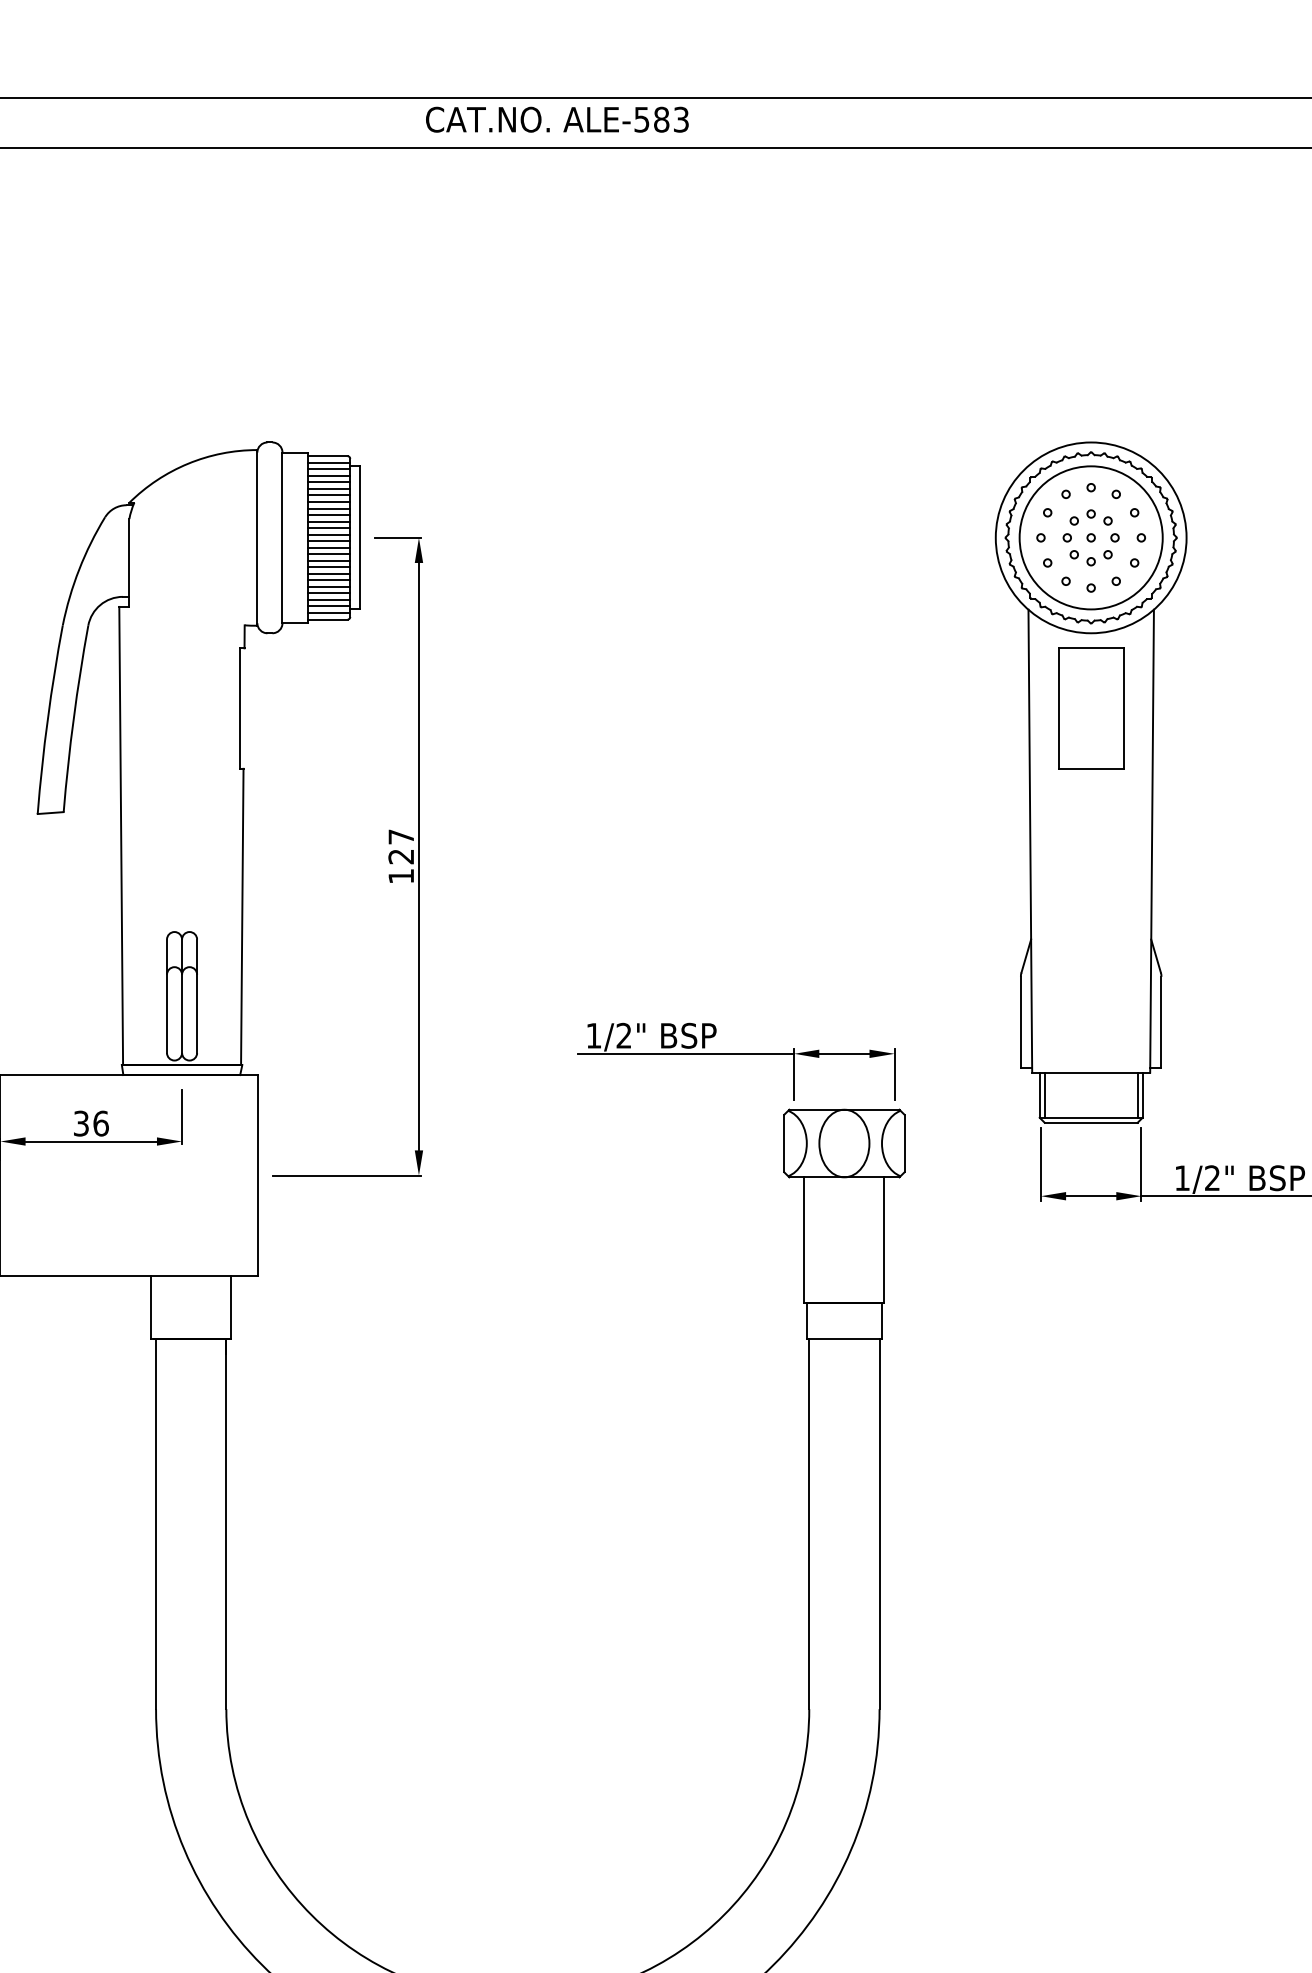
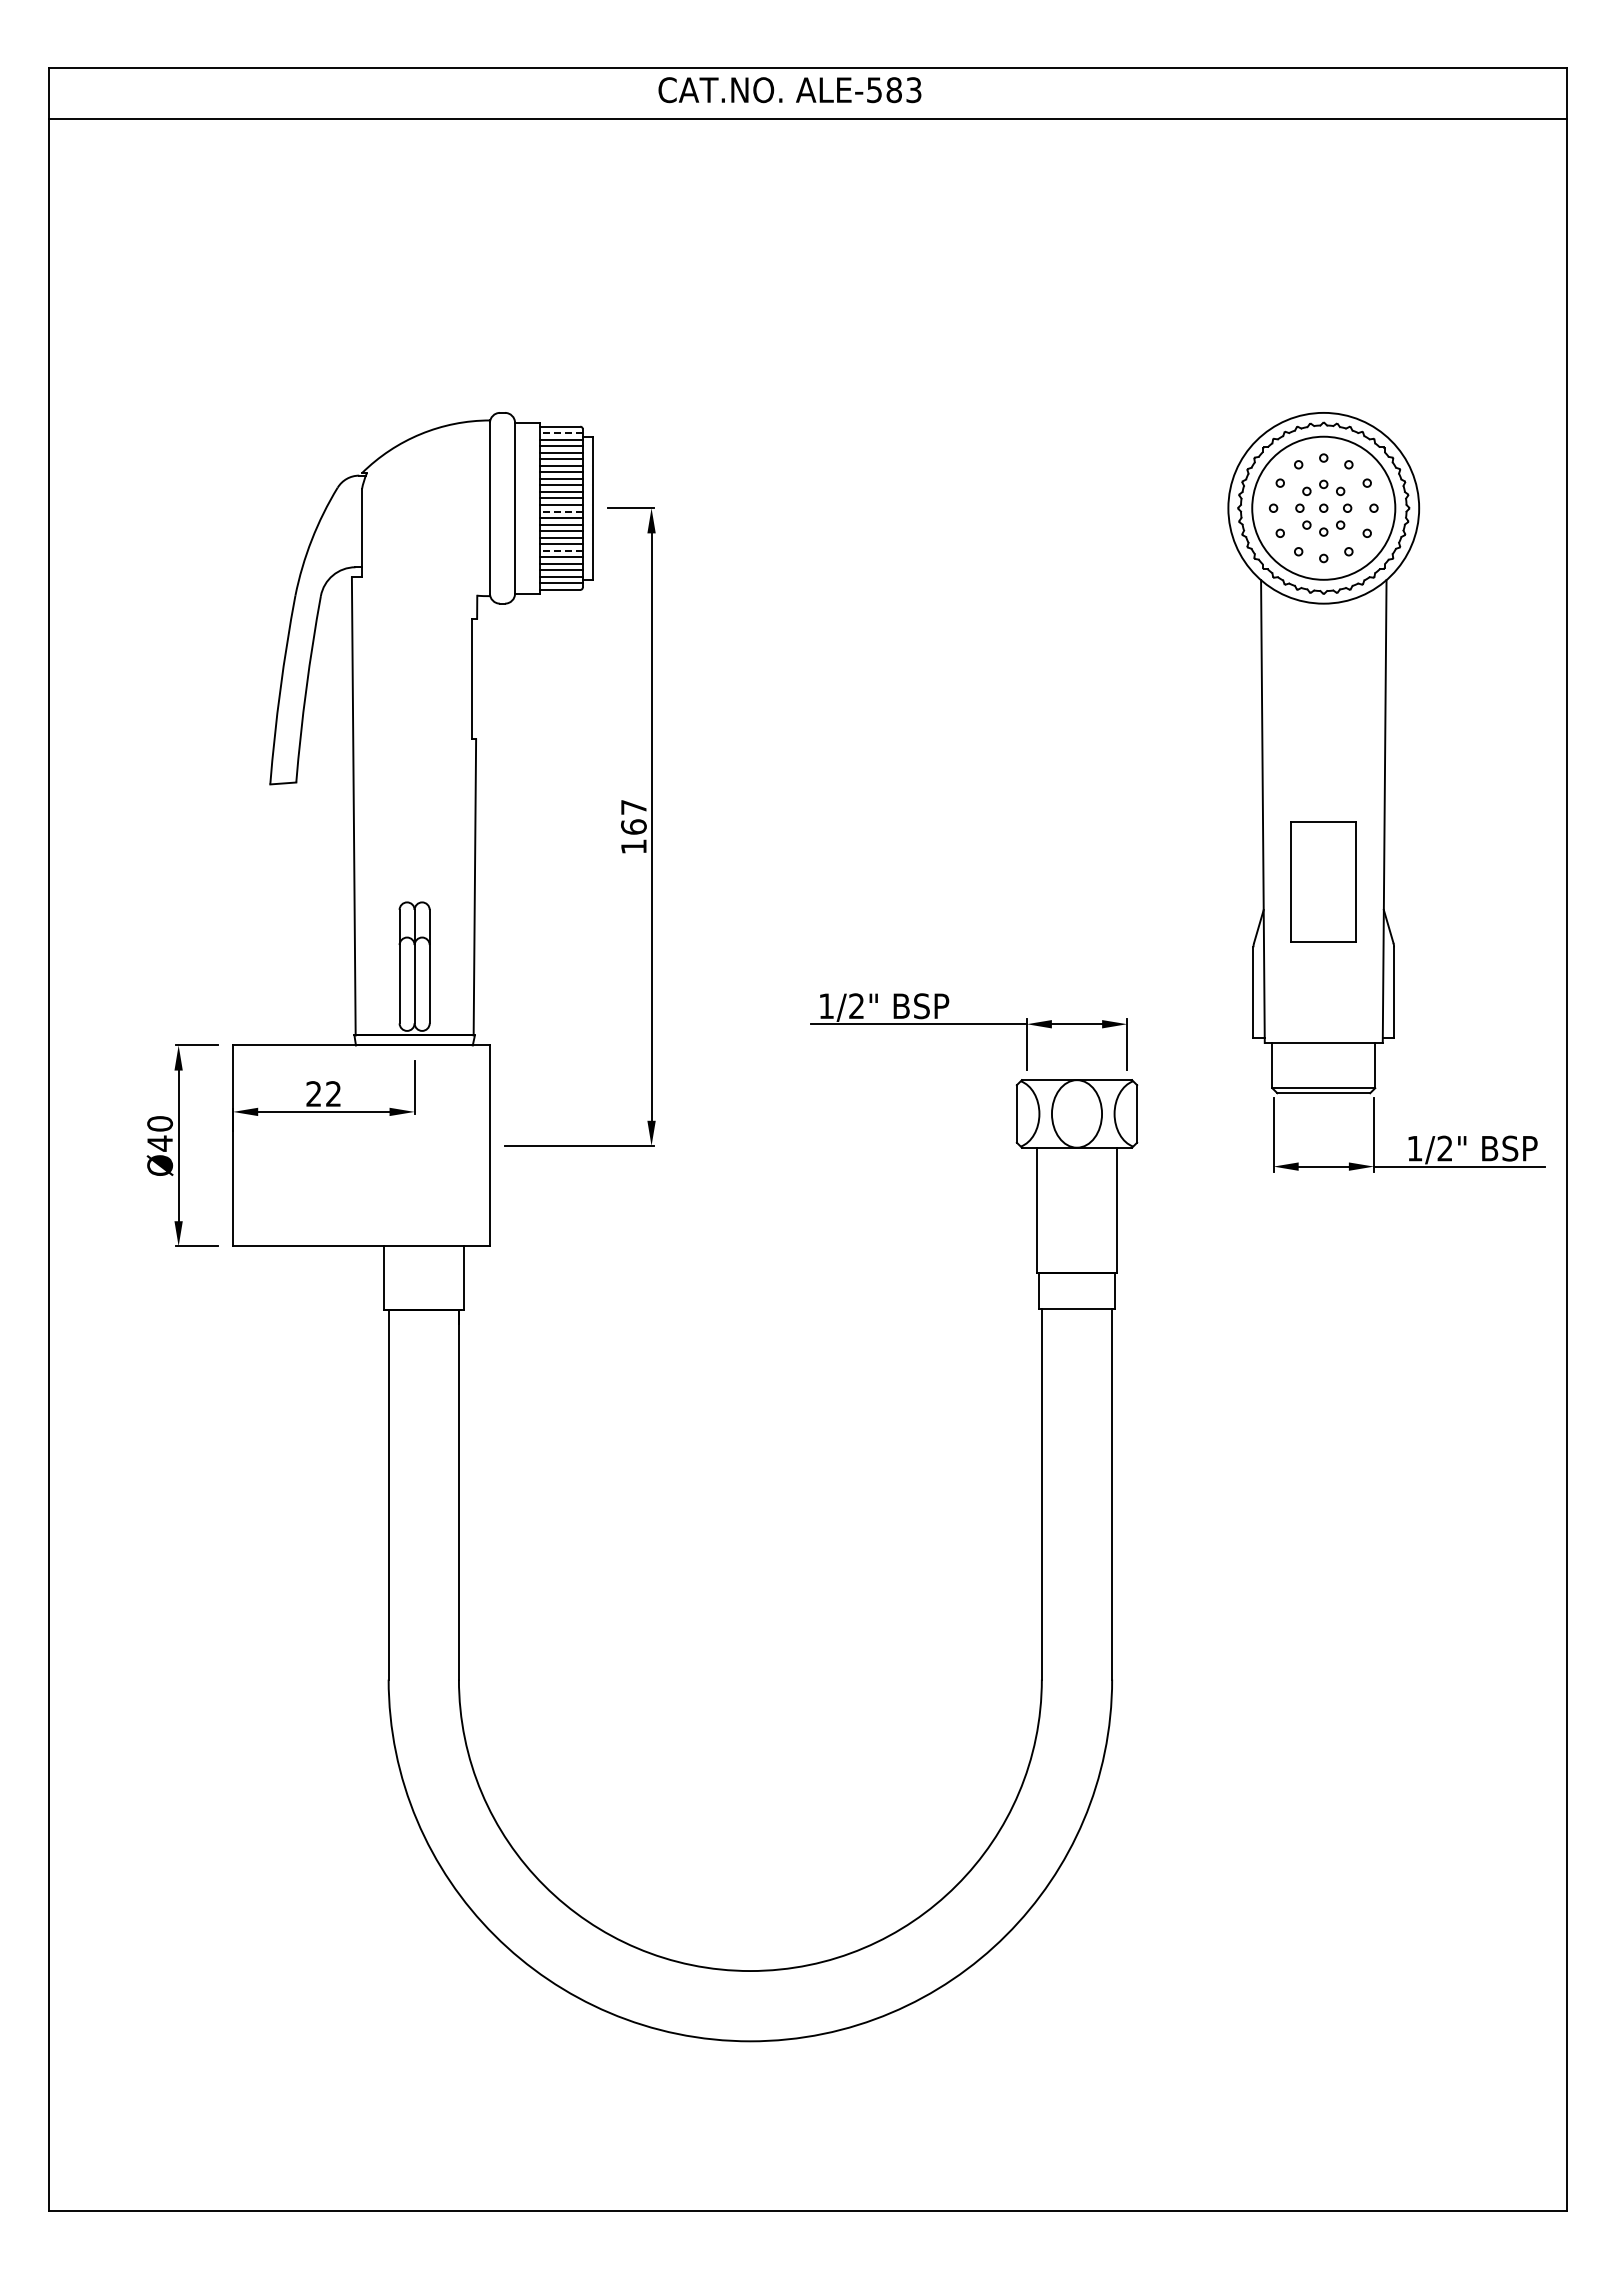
line: (328, 463) -> (561, 433), solid -> dashed
line: (328, 541) -> (561, 511), solid -> dashed
line: (328, 580) -> (561, 550), solid -> dashed
part: (1090, 708) -> (1323, 881), moved
text: (400, 856) -> (633, 826), 127 -> 167
line: (1044, 1095) -> (1277, 1065), removed
line: (1137, 1095) -> (1370, 1065), removed
text: (90, 1123) -> (323, 1093), 36 -> 22

